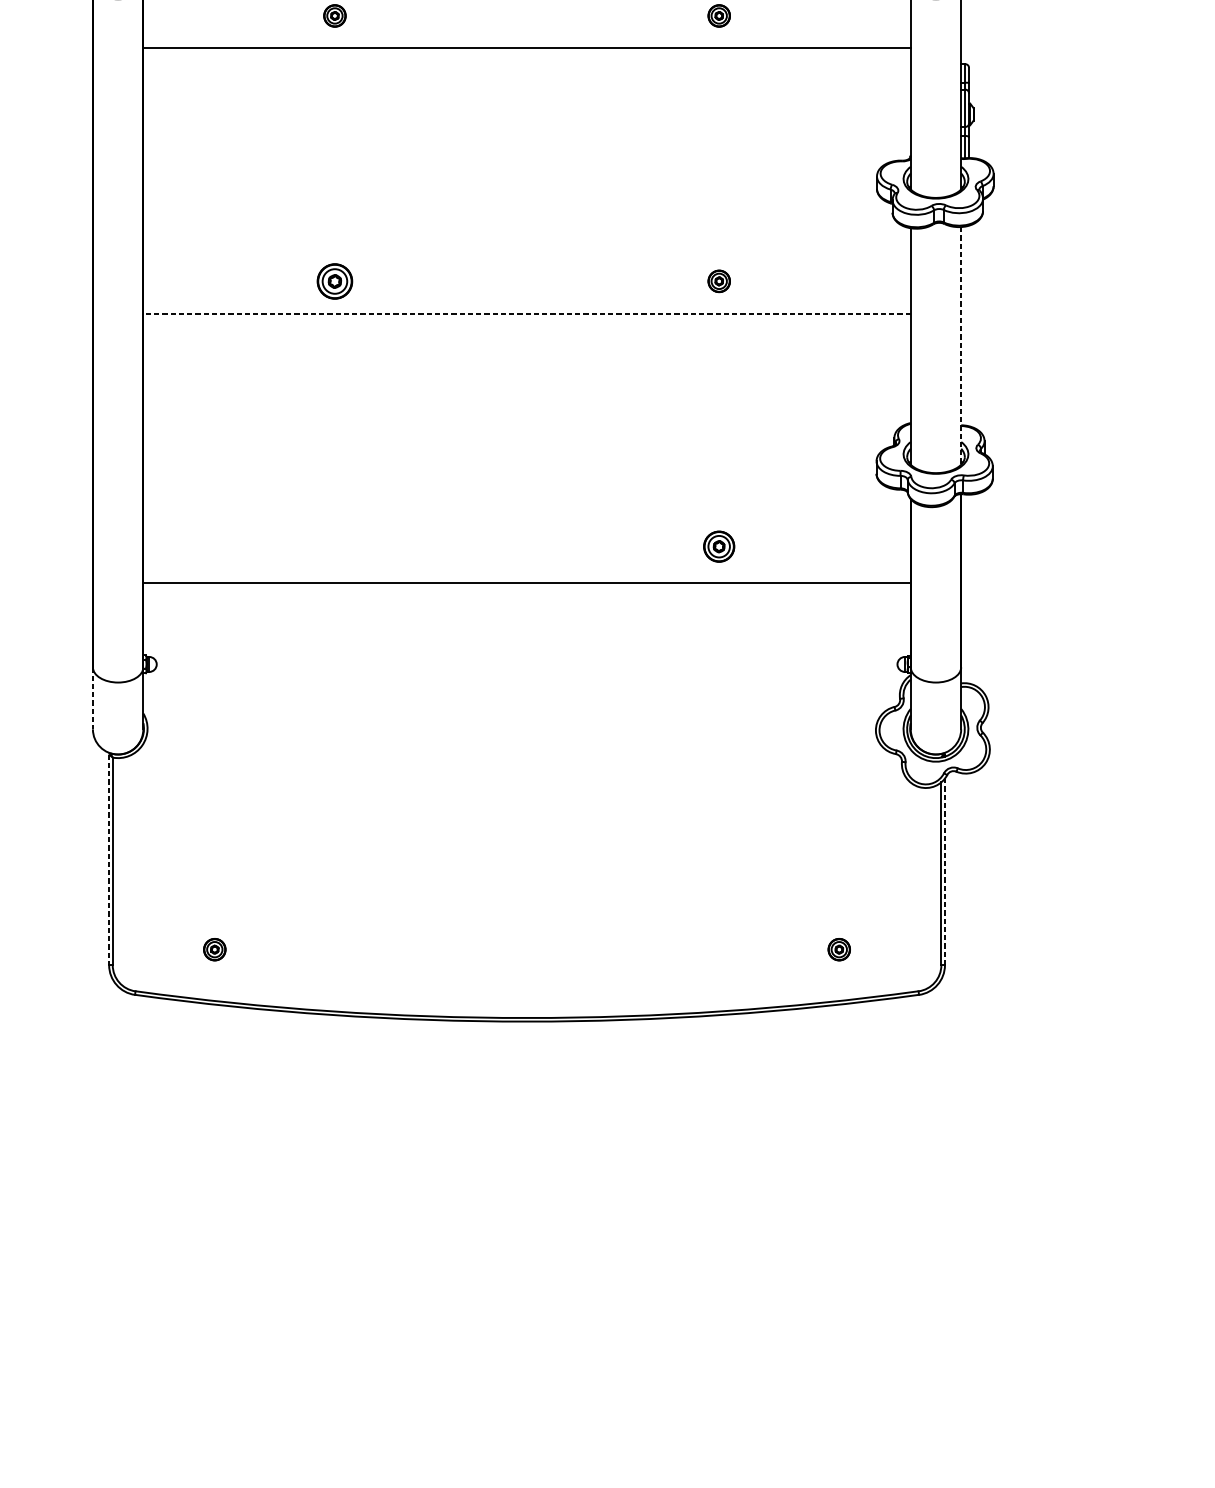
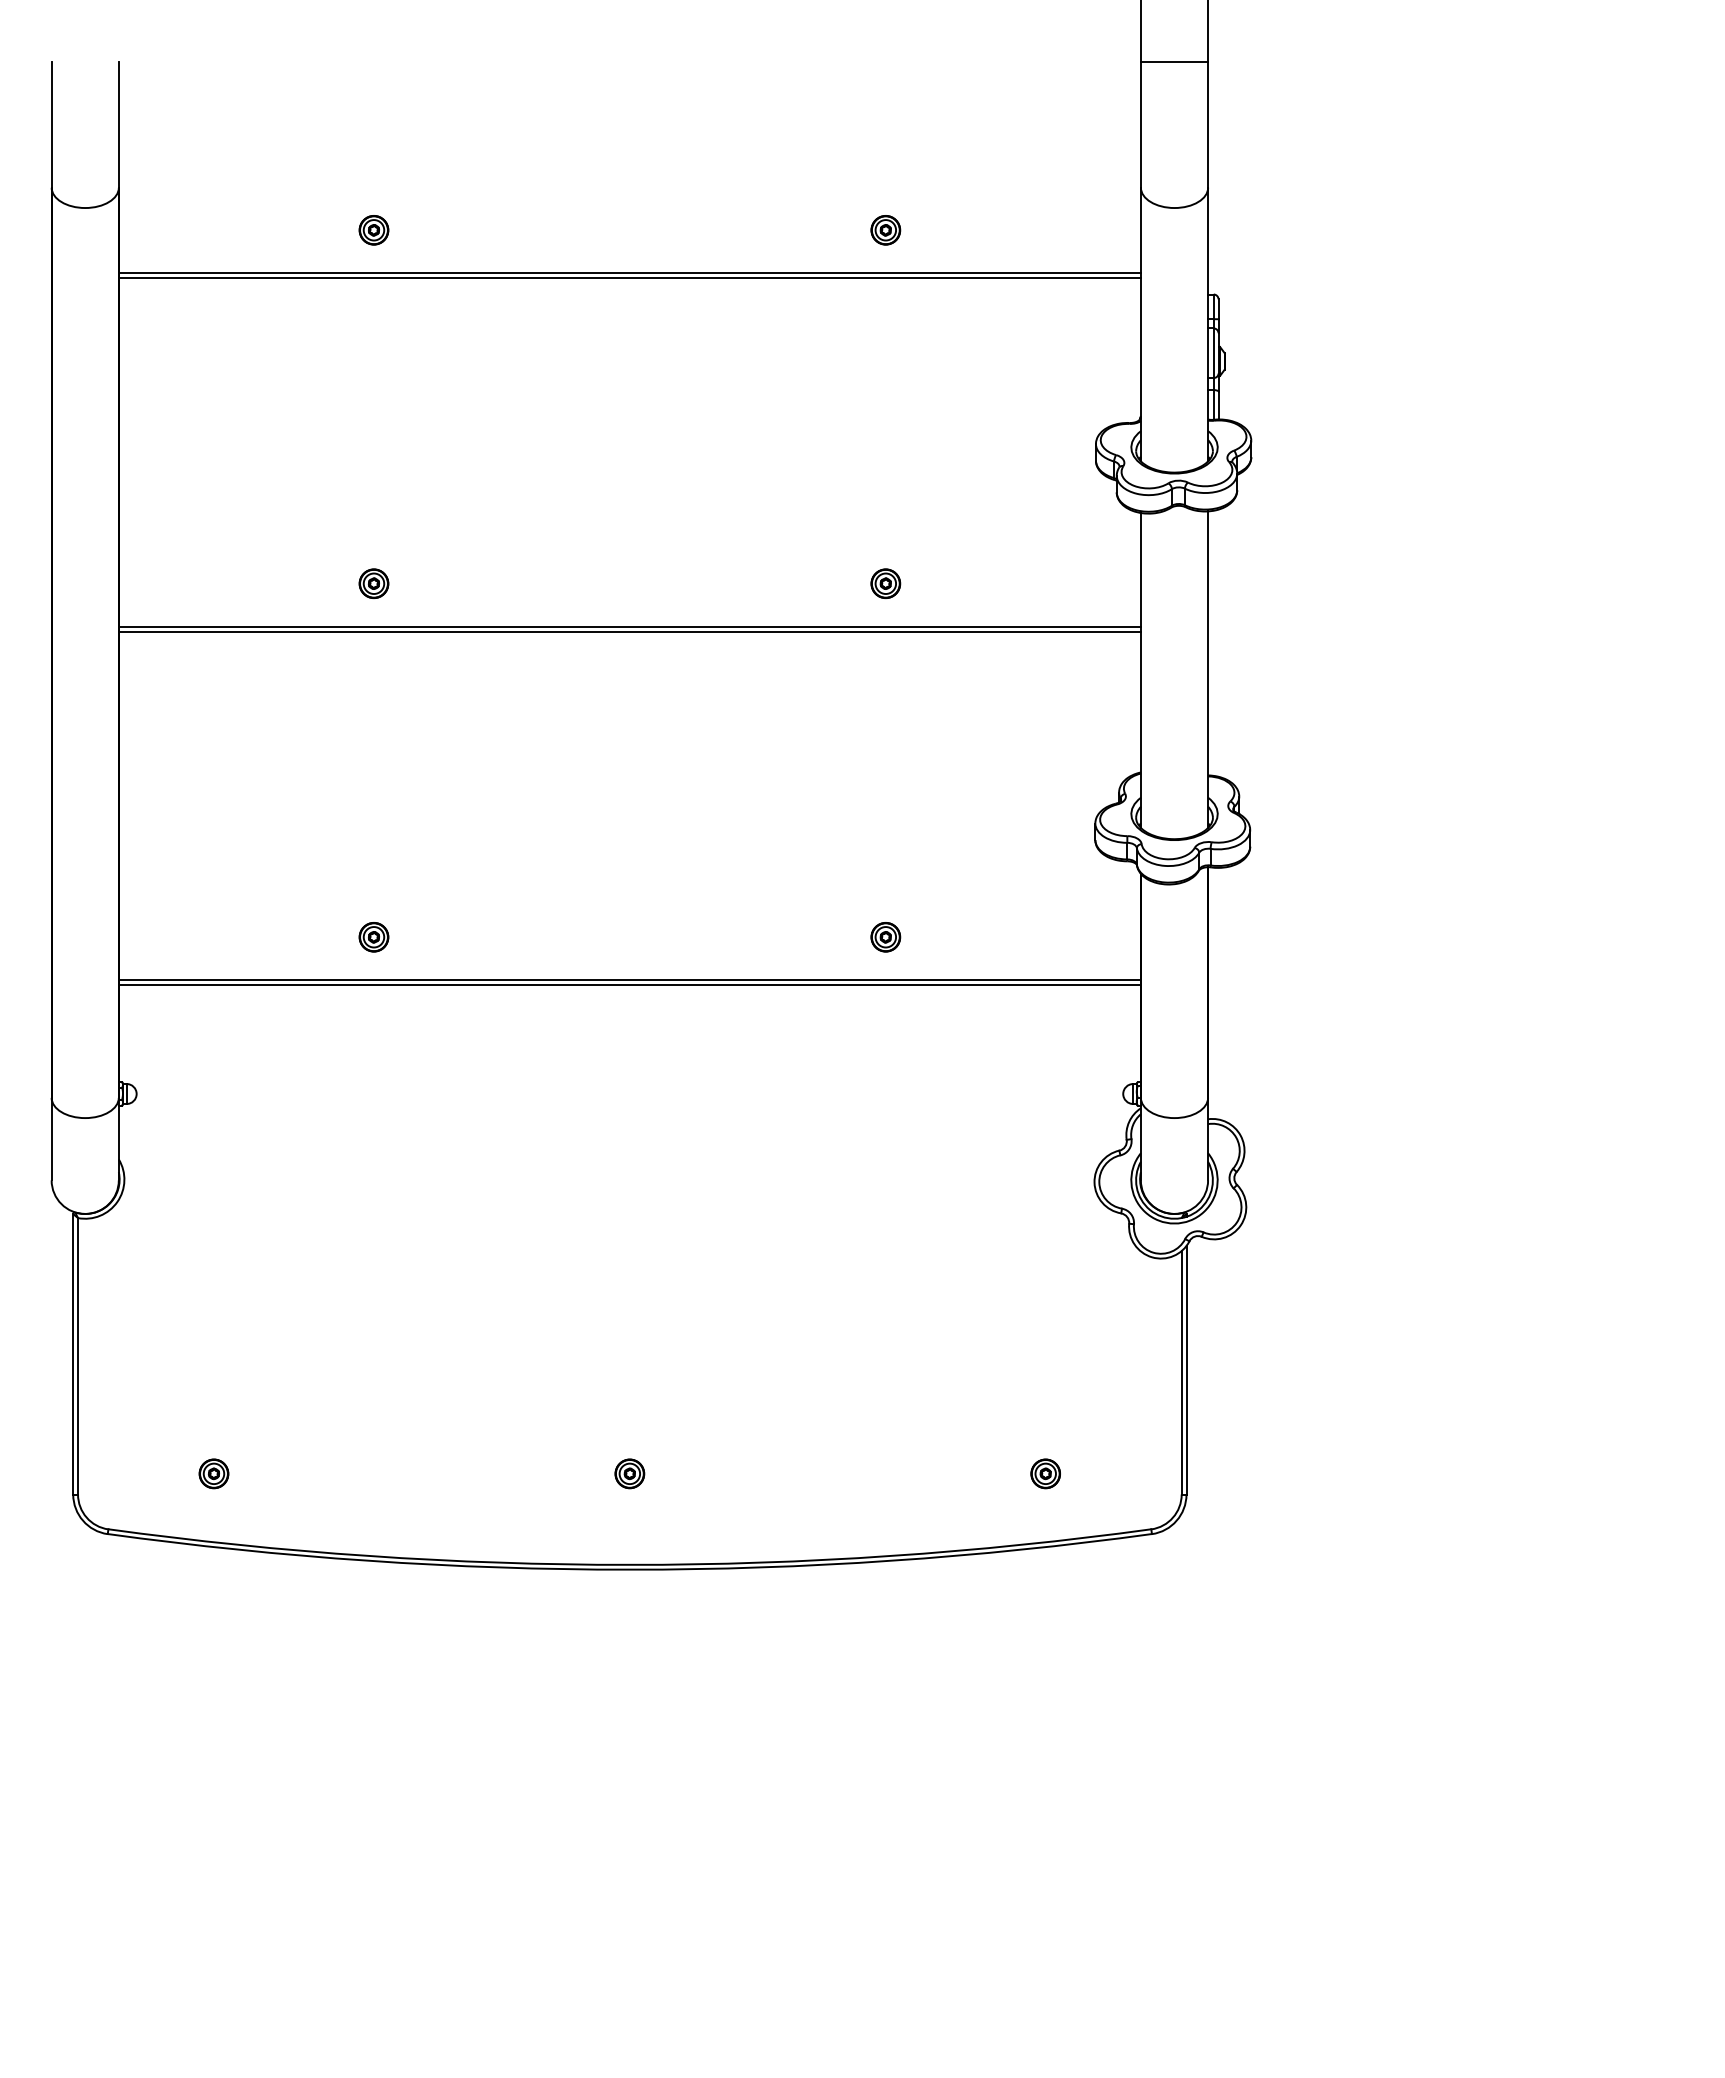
line: (526, 52) -> (629, 278), added
part: (334, 281) -> (373, 583), size x0.62
line: (526, 313) -> (629, 626), dashed -> solid
line: (526, 317) -> (629, 631), added
line: (961, 346) -> (1208, 670), dashed -> solid
part: (334, 546) -> (373, 937), added
part: (718, 546) -> (885, 937), size x0.71
line: (526, 579) -> (629, 980), added
line: (92, 698) -> (51, 1139), dashed -> solid
line: (109, 860) -> (73, 1354), dashed -> solid
line: (944, 871) -> (1186, 1369), dashed -> solid
part: (526, 949) -> (629, 1473), added

